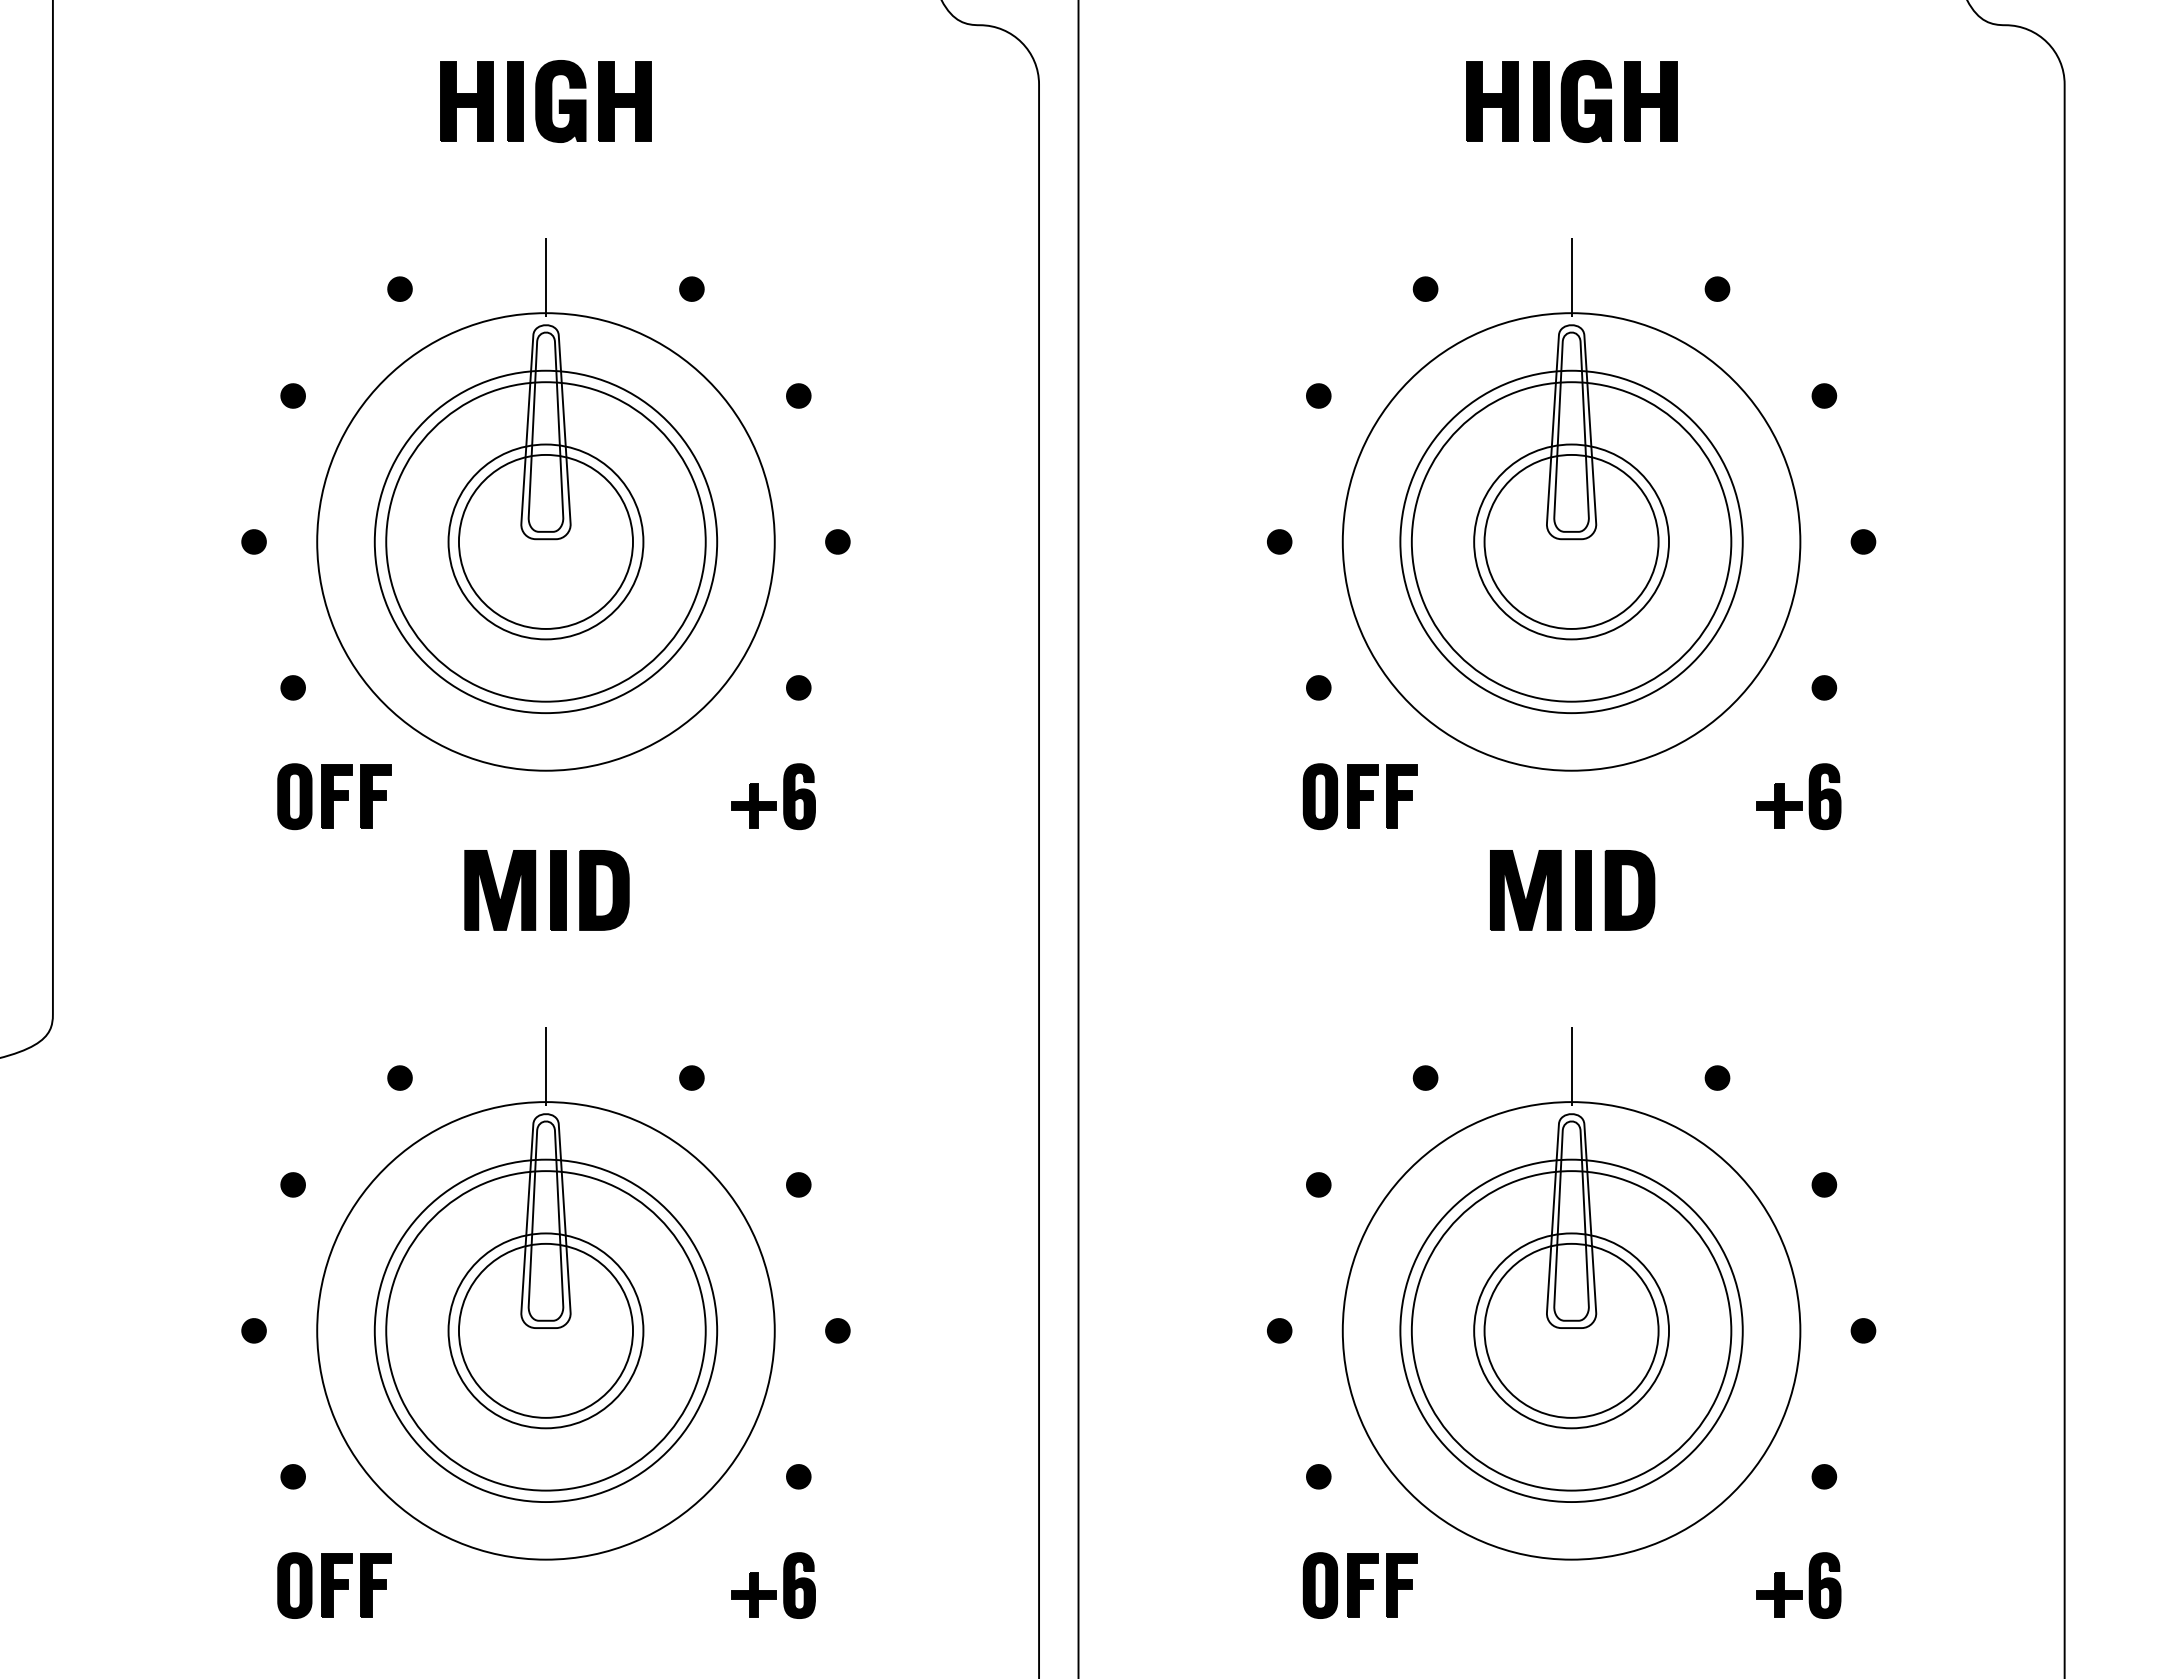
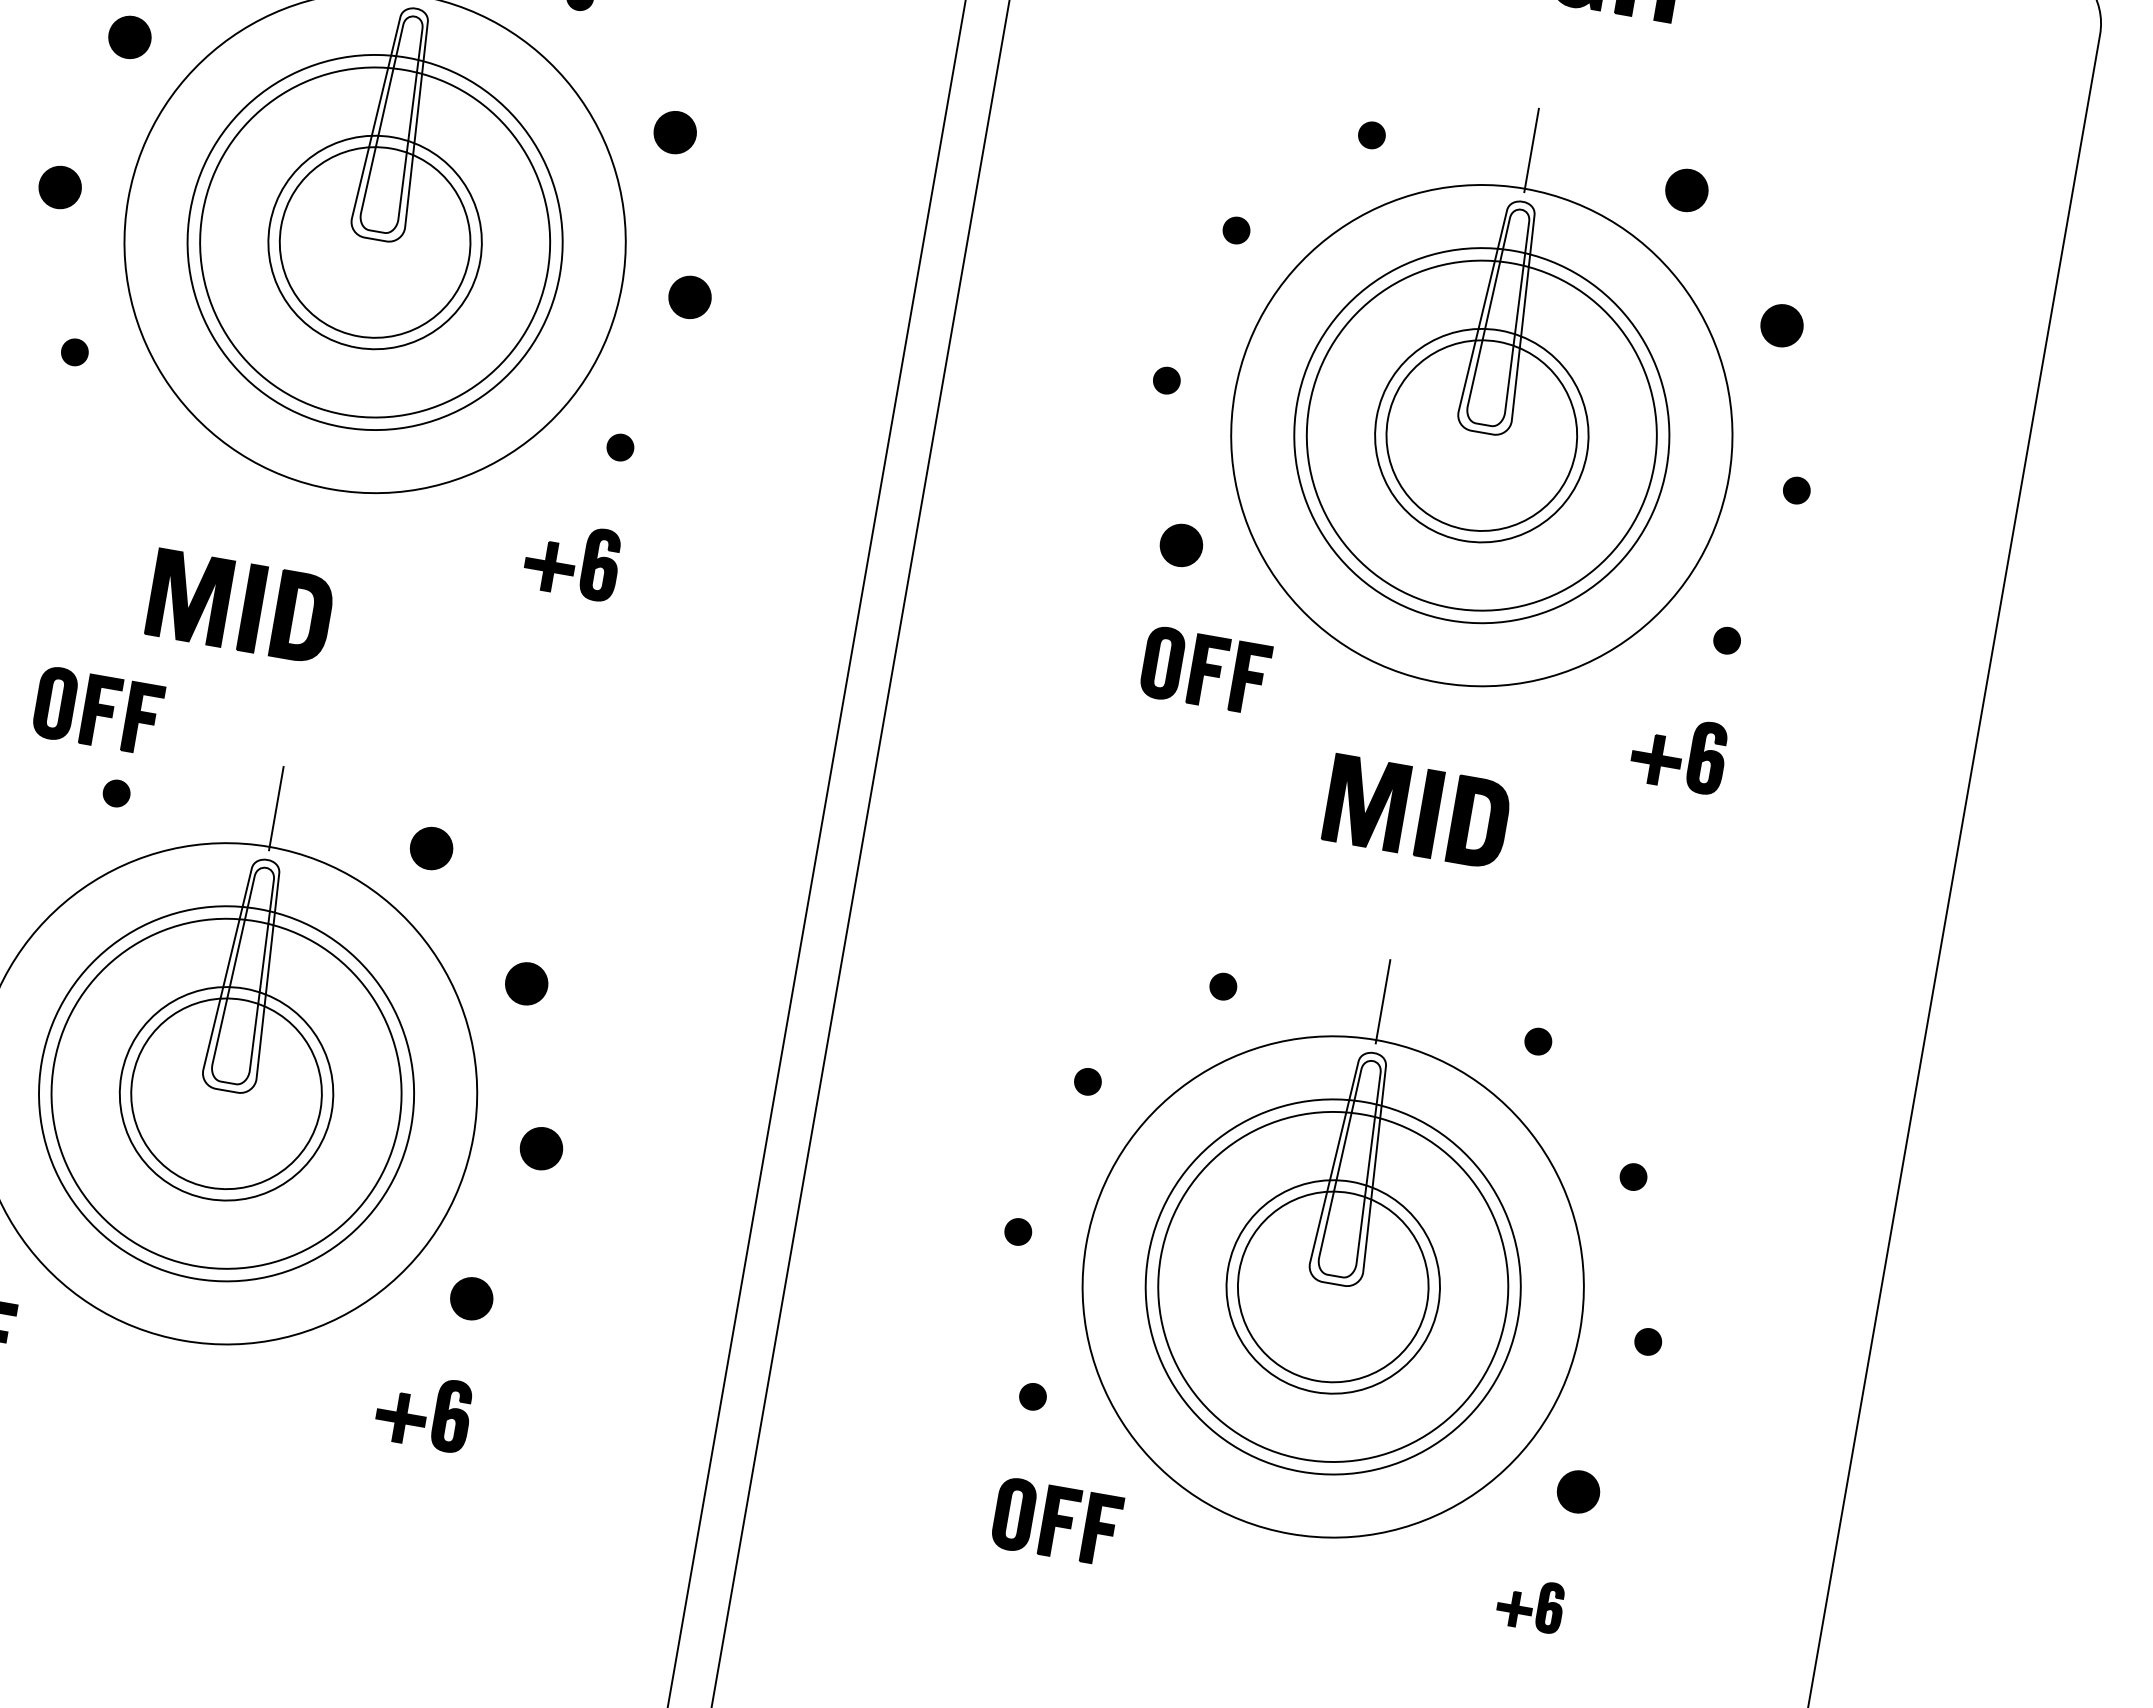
part: (1717, 288) -> (1687, 189), size x1.6
part: (292, 395) -> (129, 36), size x1.6
part: (798, 395) -> (675, 132), size x1.6
part: (1824, 395) -> (1782, 325), size x1.6
part: (253, 541) -> (59, 186), size x1.6
part: (837, 541) -> (689, 296), size x1.6
part: (1318, 687) -> (1181, 545), size x1.6
part: (334, 796) -> (98, 710), moved
part: (546, 890) -> (239, 606), moved
part: (691, 1077) -> (431, 847), size x1.6
part: (798, 1184) -> (526, 983), size x1.6
part: (837, 1330) -> (541, 1148), size x1.6
part: (798, 1476) -> (471, 1298), size x1.6
part: (1824, 1476) -> (1578, 1491), size x1.6
part: (1798, 1585) -> (1530, 1604), size x0.7

